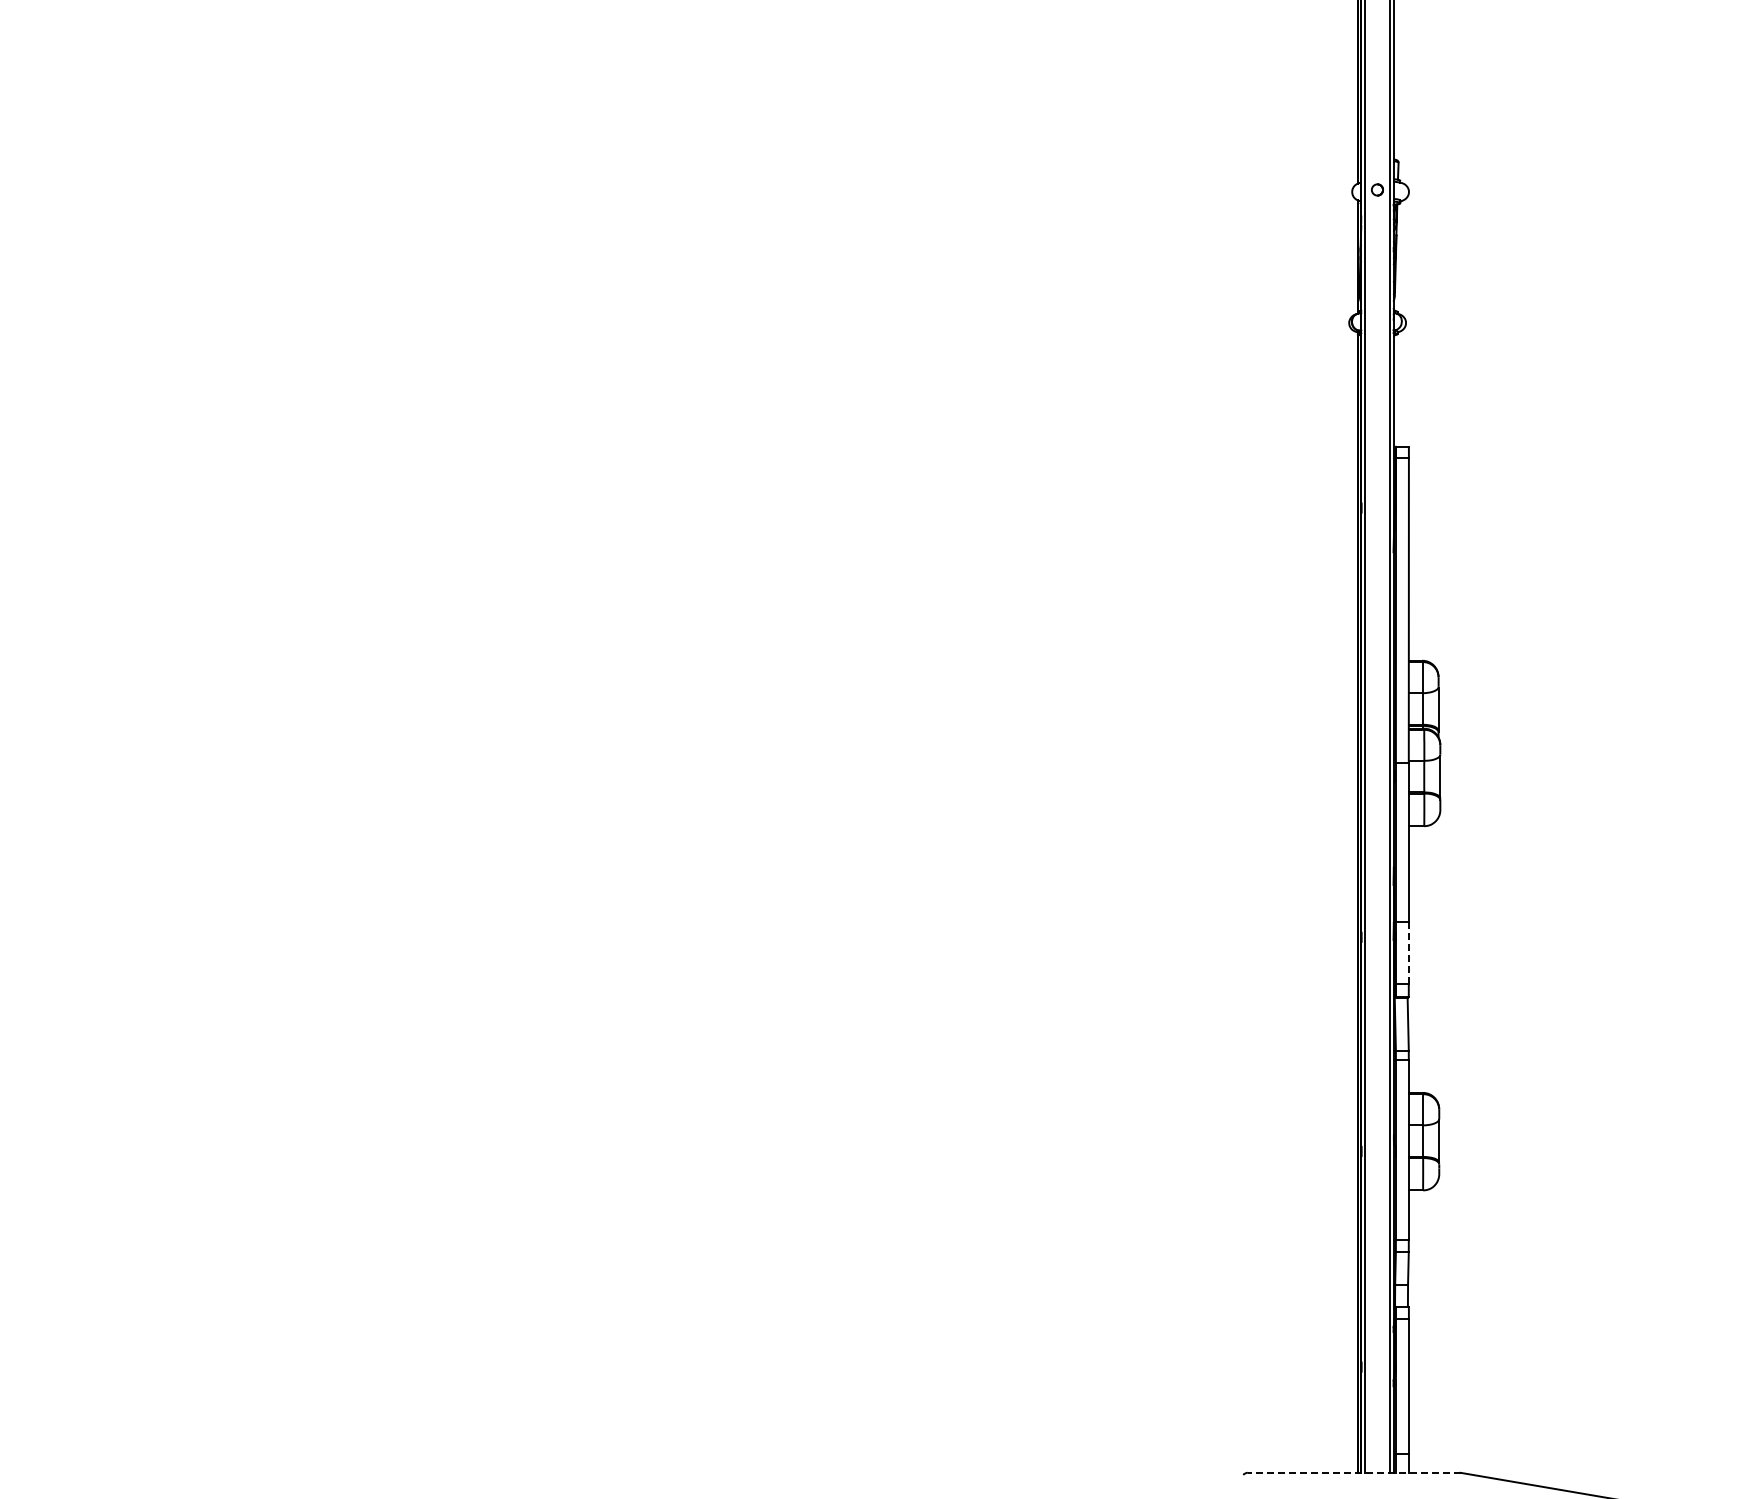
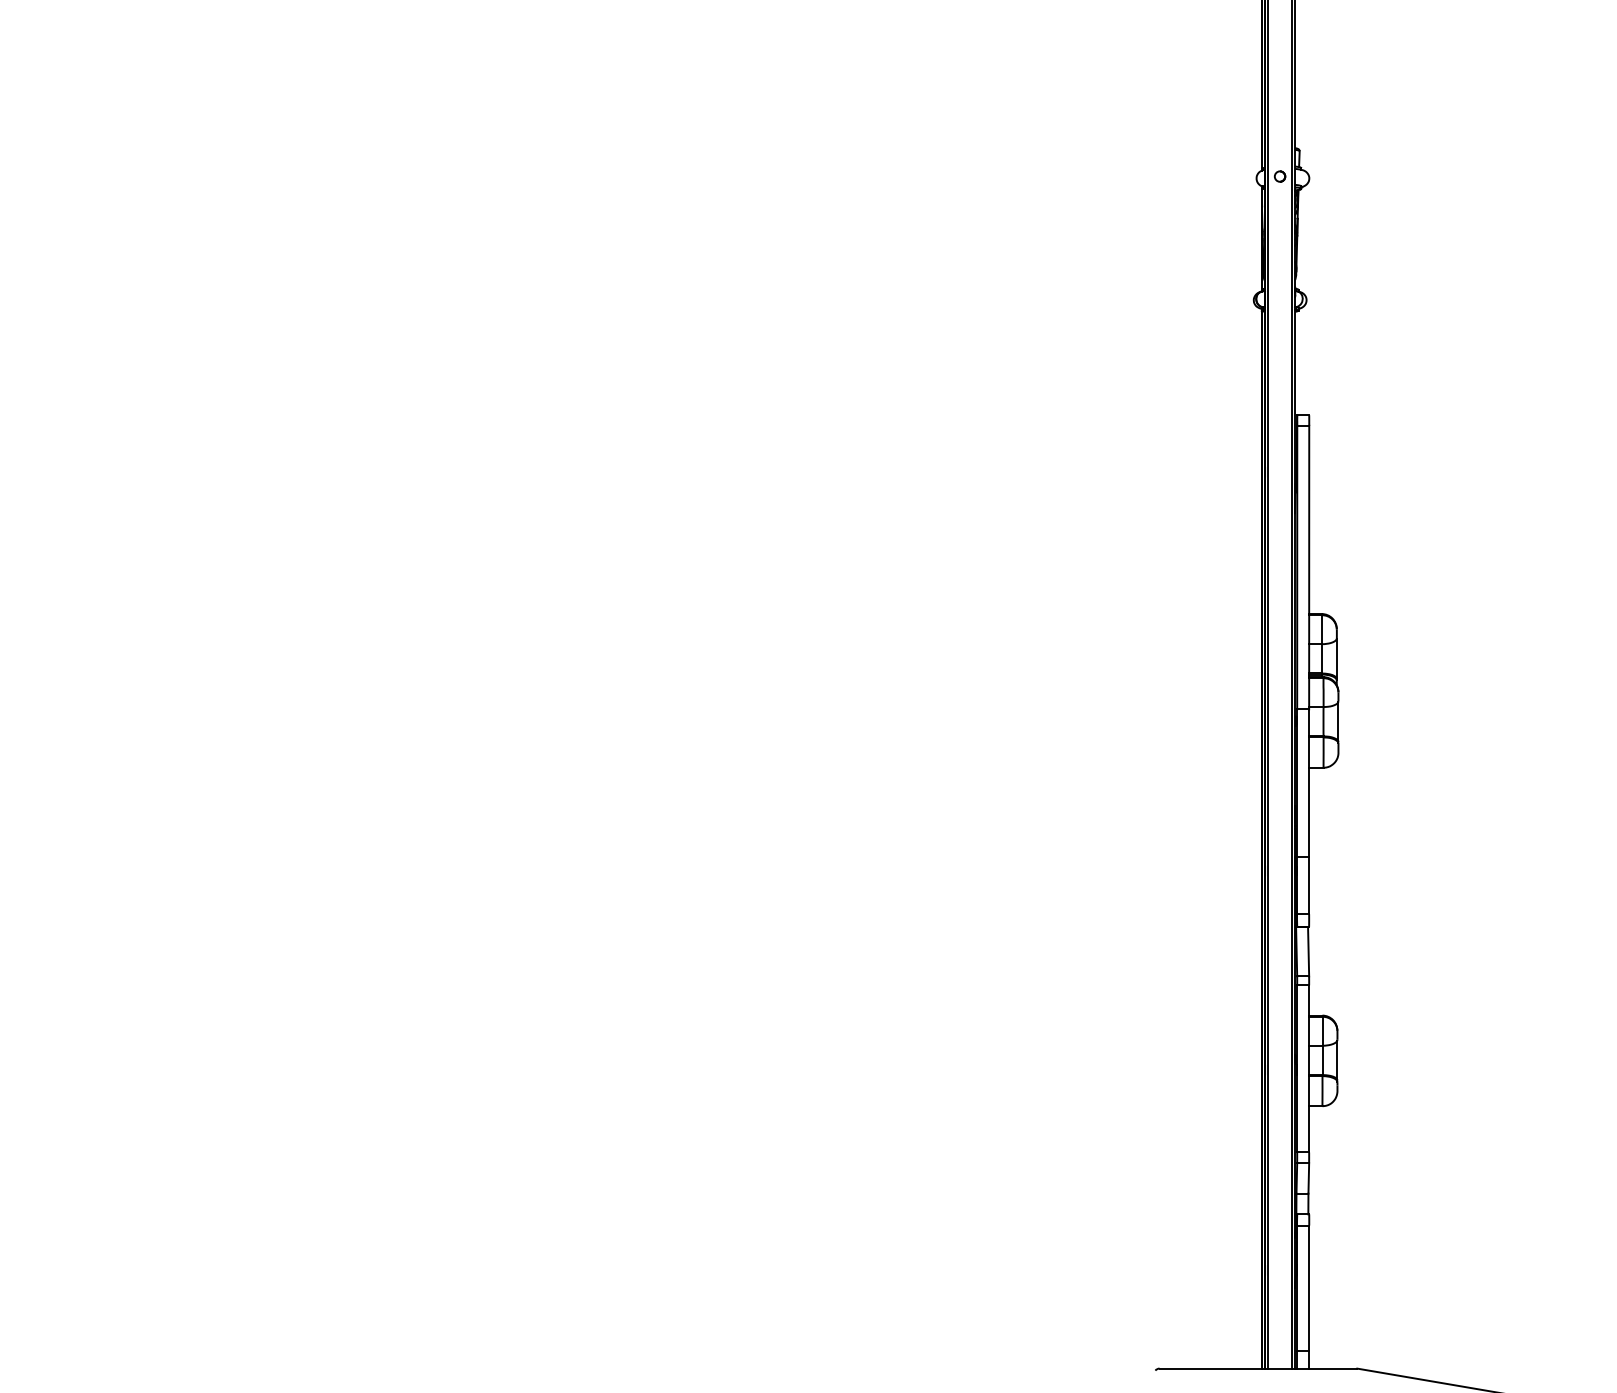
line: (1408, 952) -> (1308, 885), dashed -> solid
line: (1353, 1472) -> (1257, 1368), dashed -> solid

